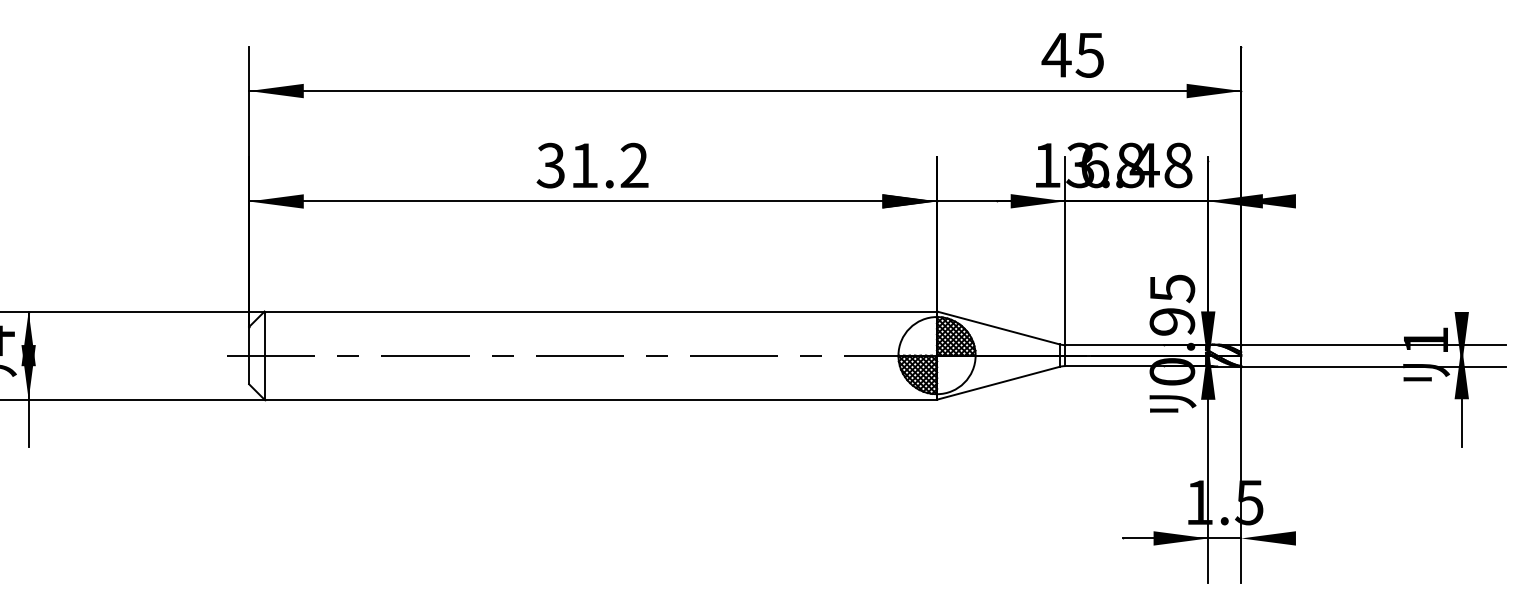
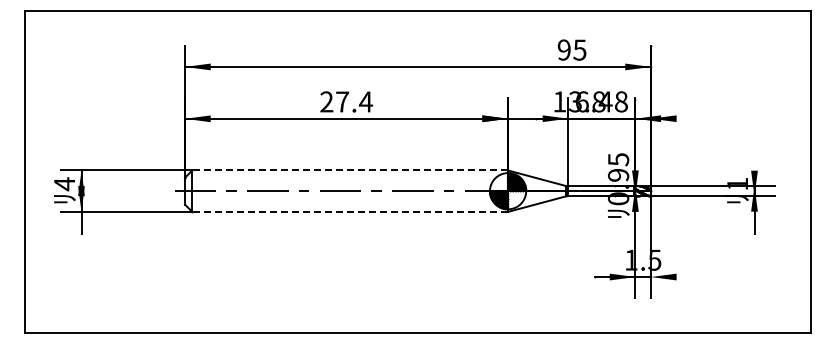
text: (1057, 53) -> (564, 49), 45 -> 95
text: (592, 164) -> (346, 101), 31.2 -> 27.4
line: (601, 311) -> (350, 170), solid -> dashed
line: (601, 398) -> (350, 211), solid -> dashed

